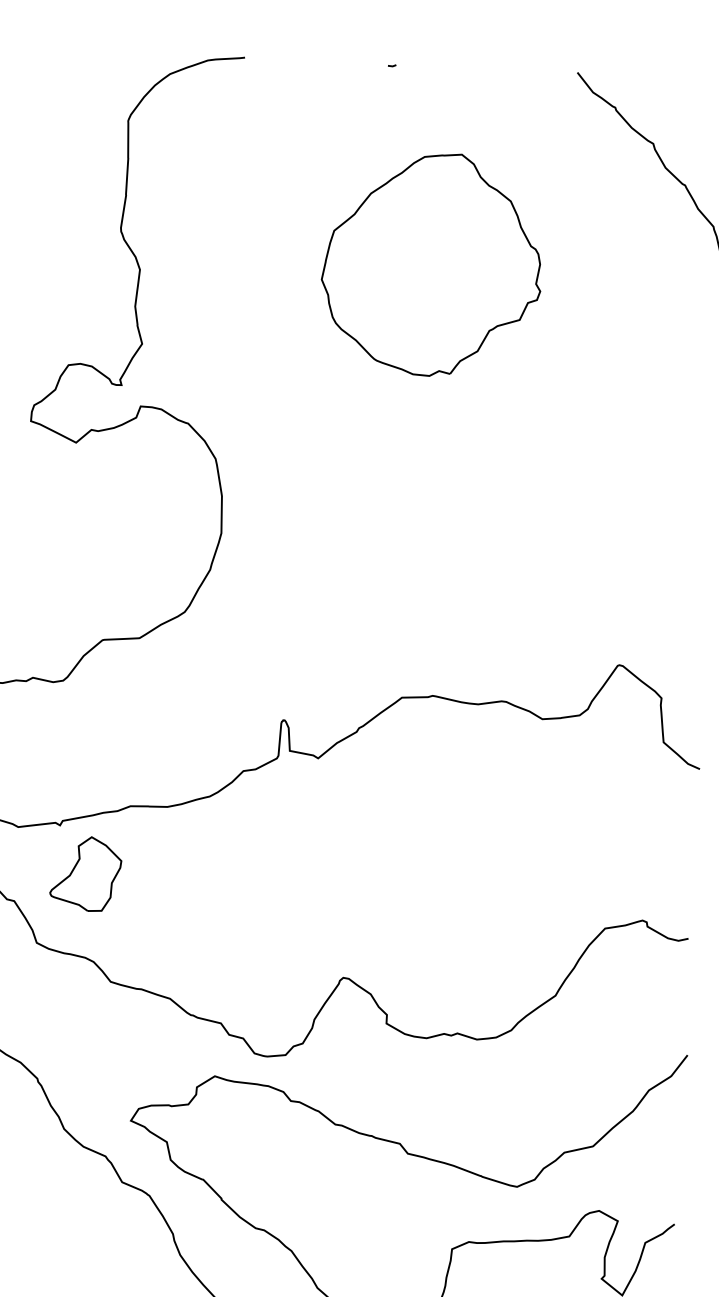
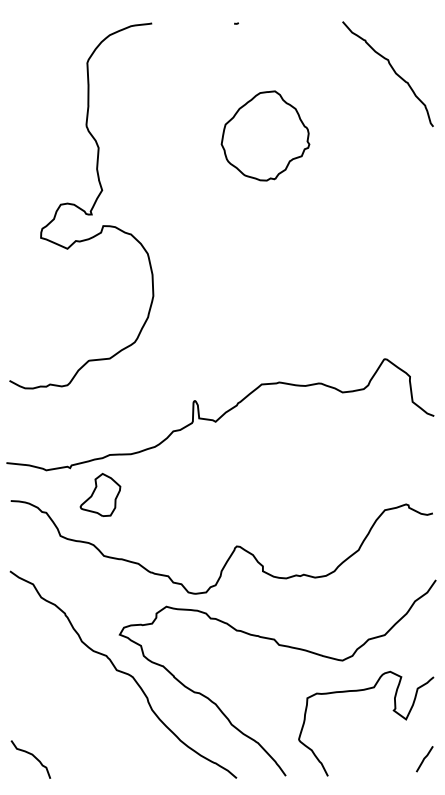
part: (432, 263) -> (265, 135), size x0.7
part: (86, 872) -> (100, 494), moved

